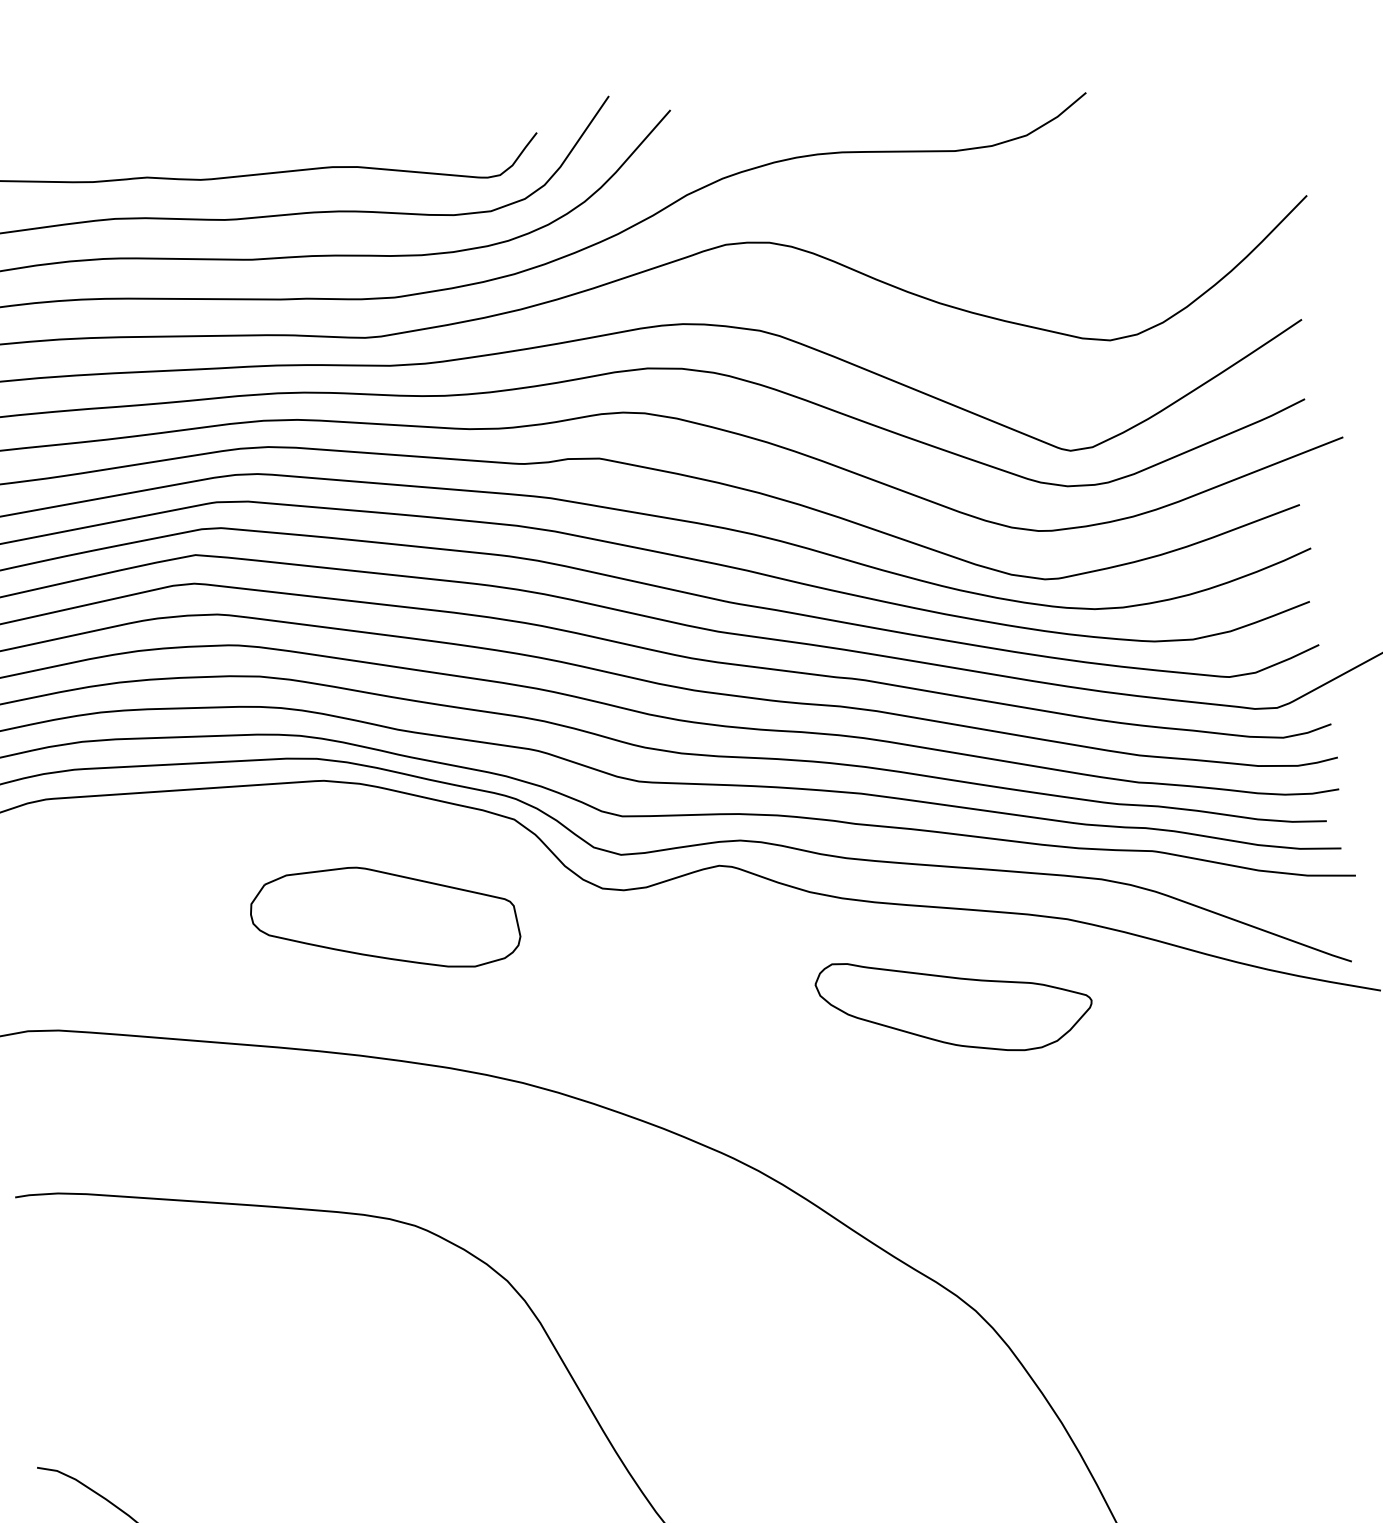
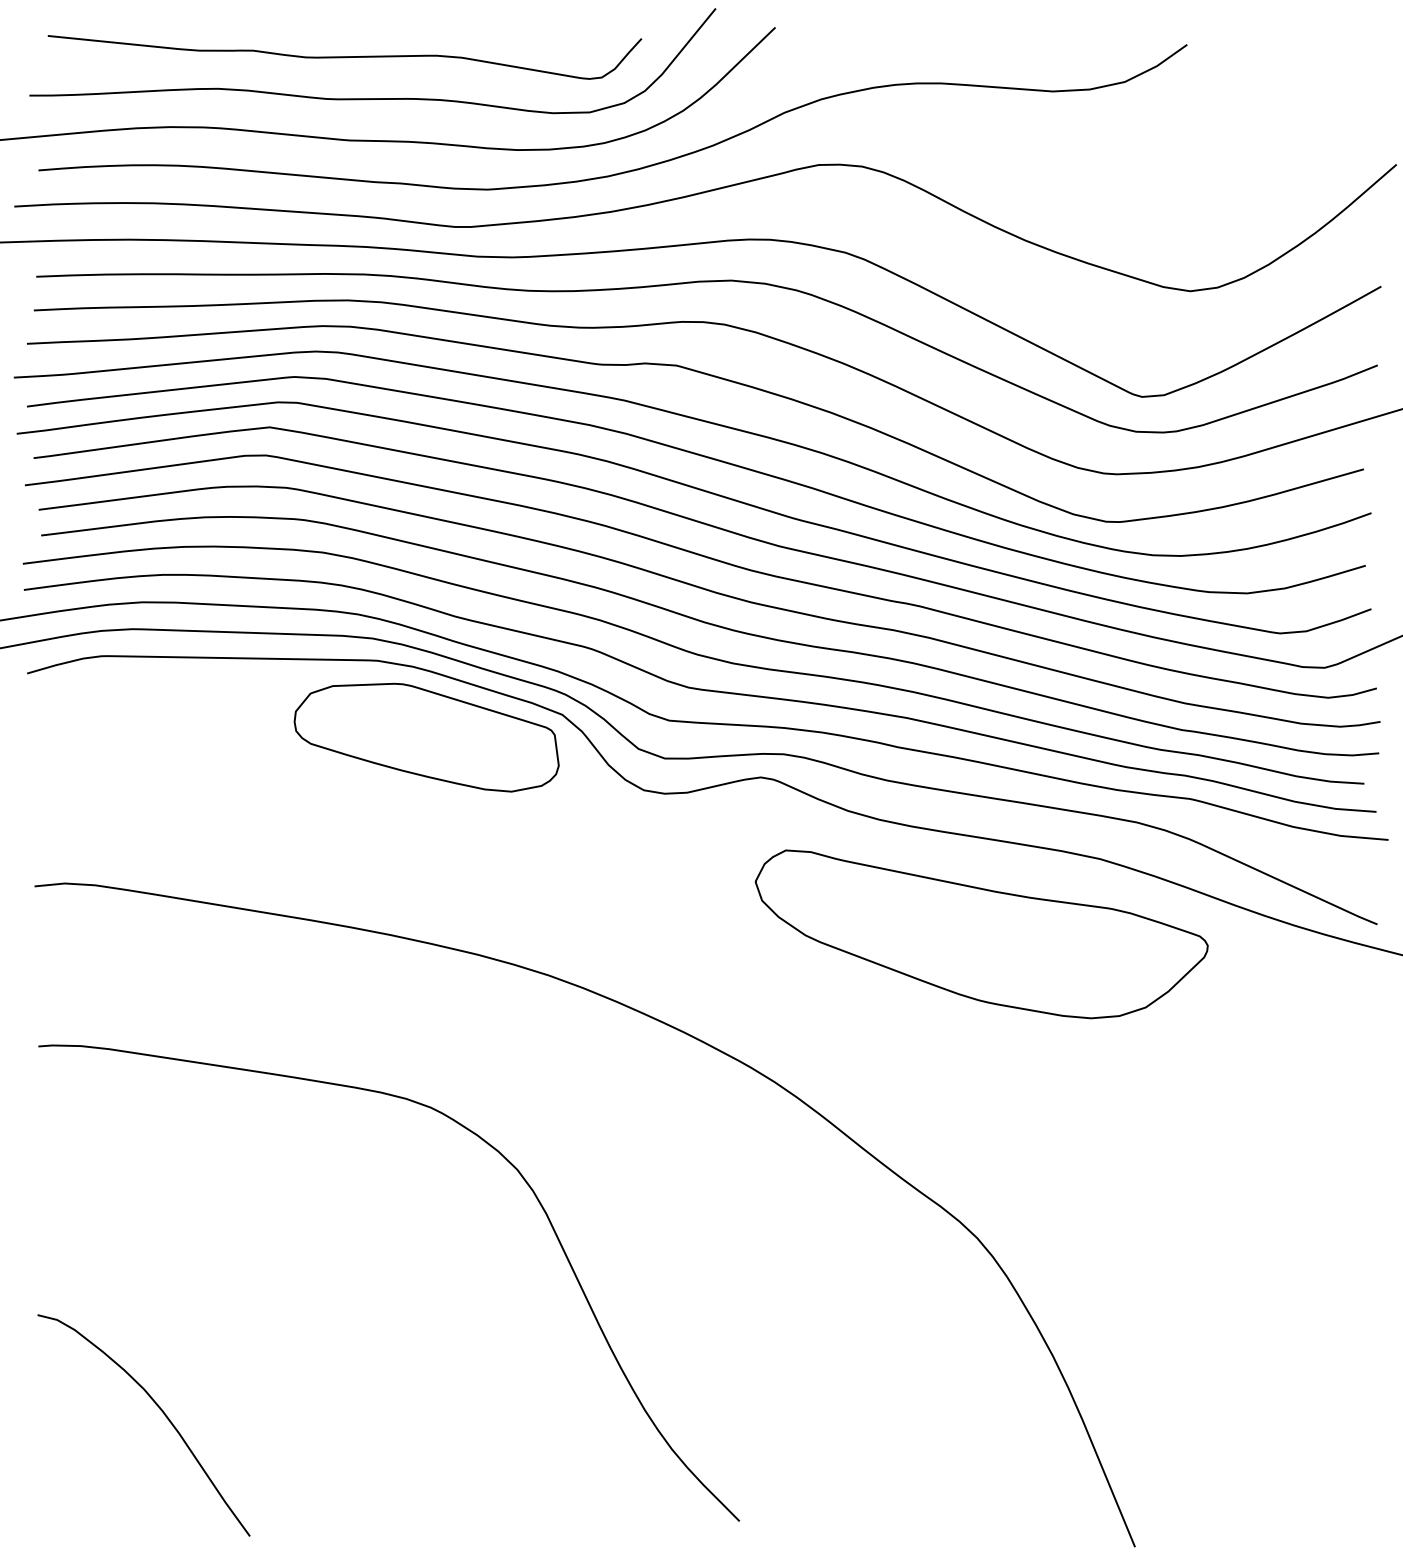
part: (384, 919) -> (426, 737), moved
part: (954, 1005) -> (981, 934), size x1.67

